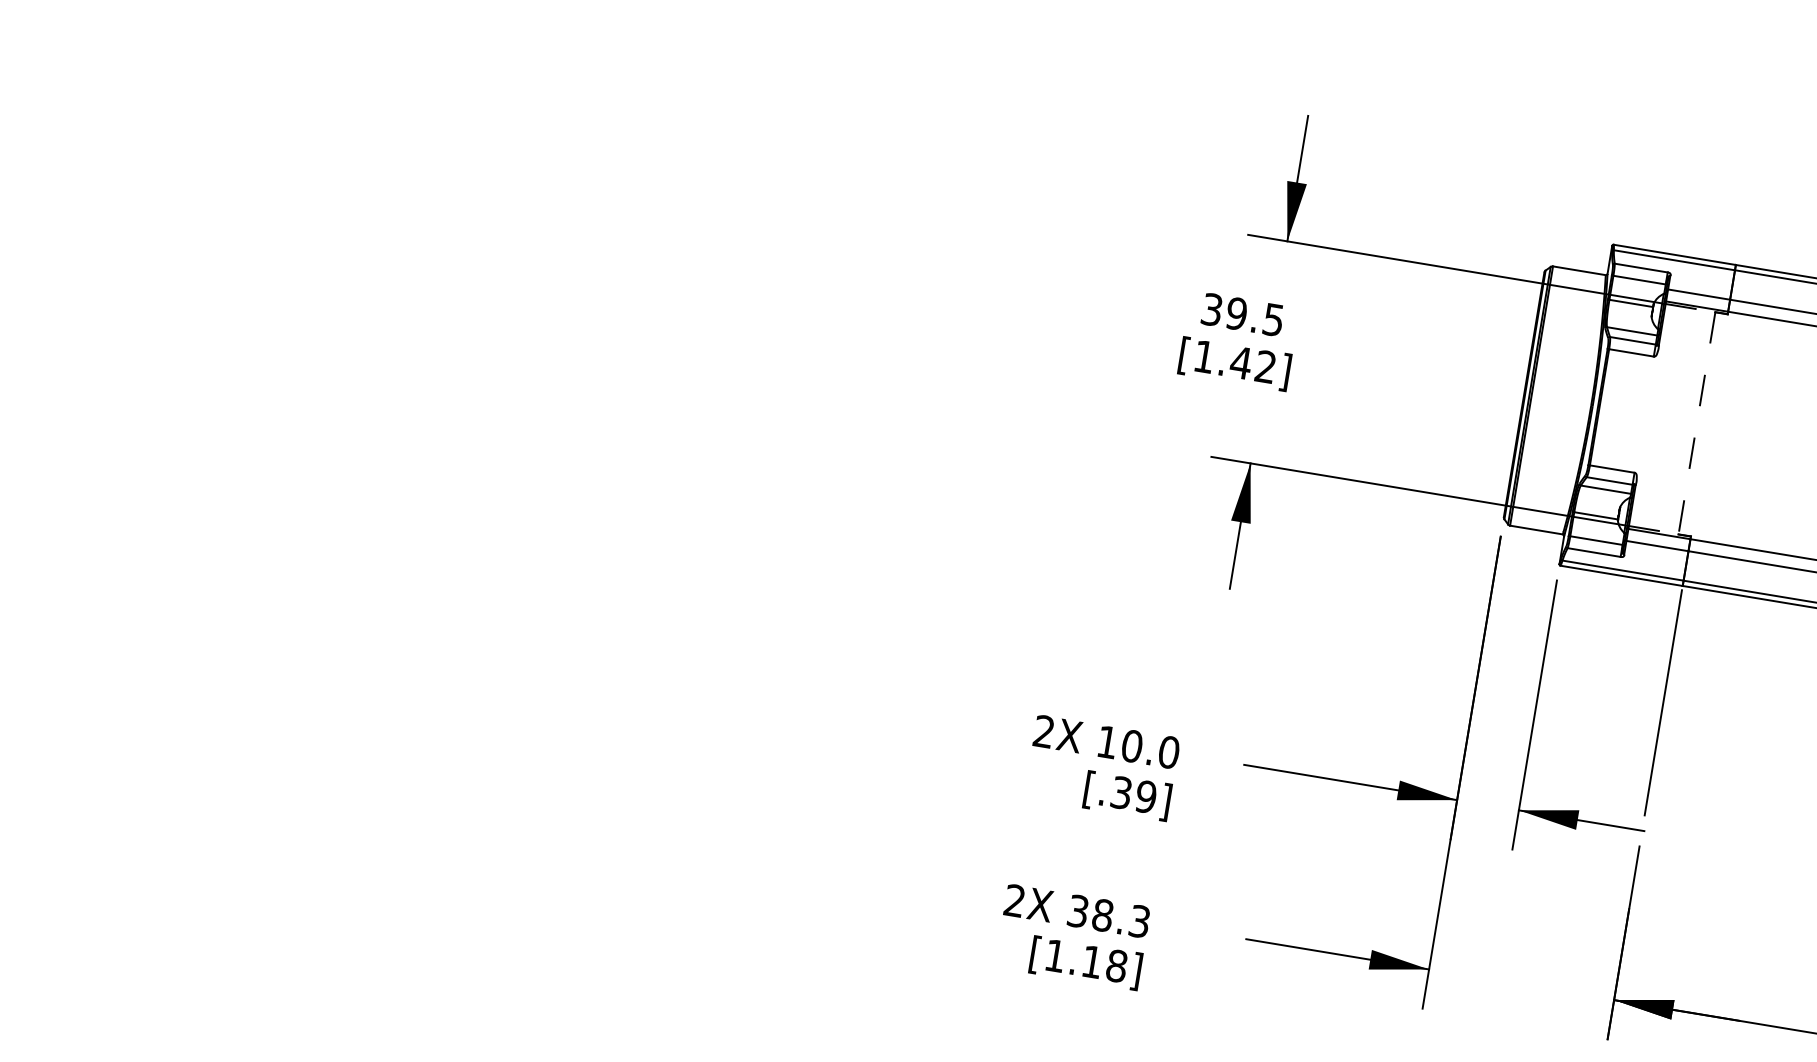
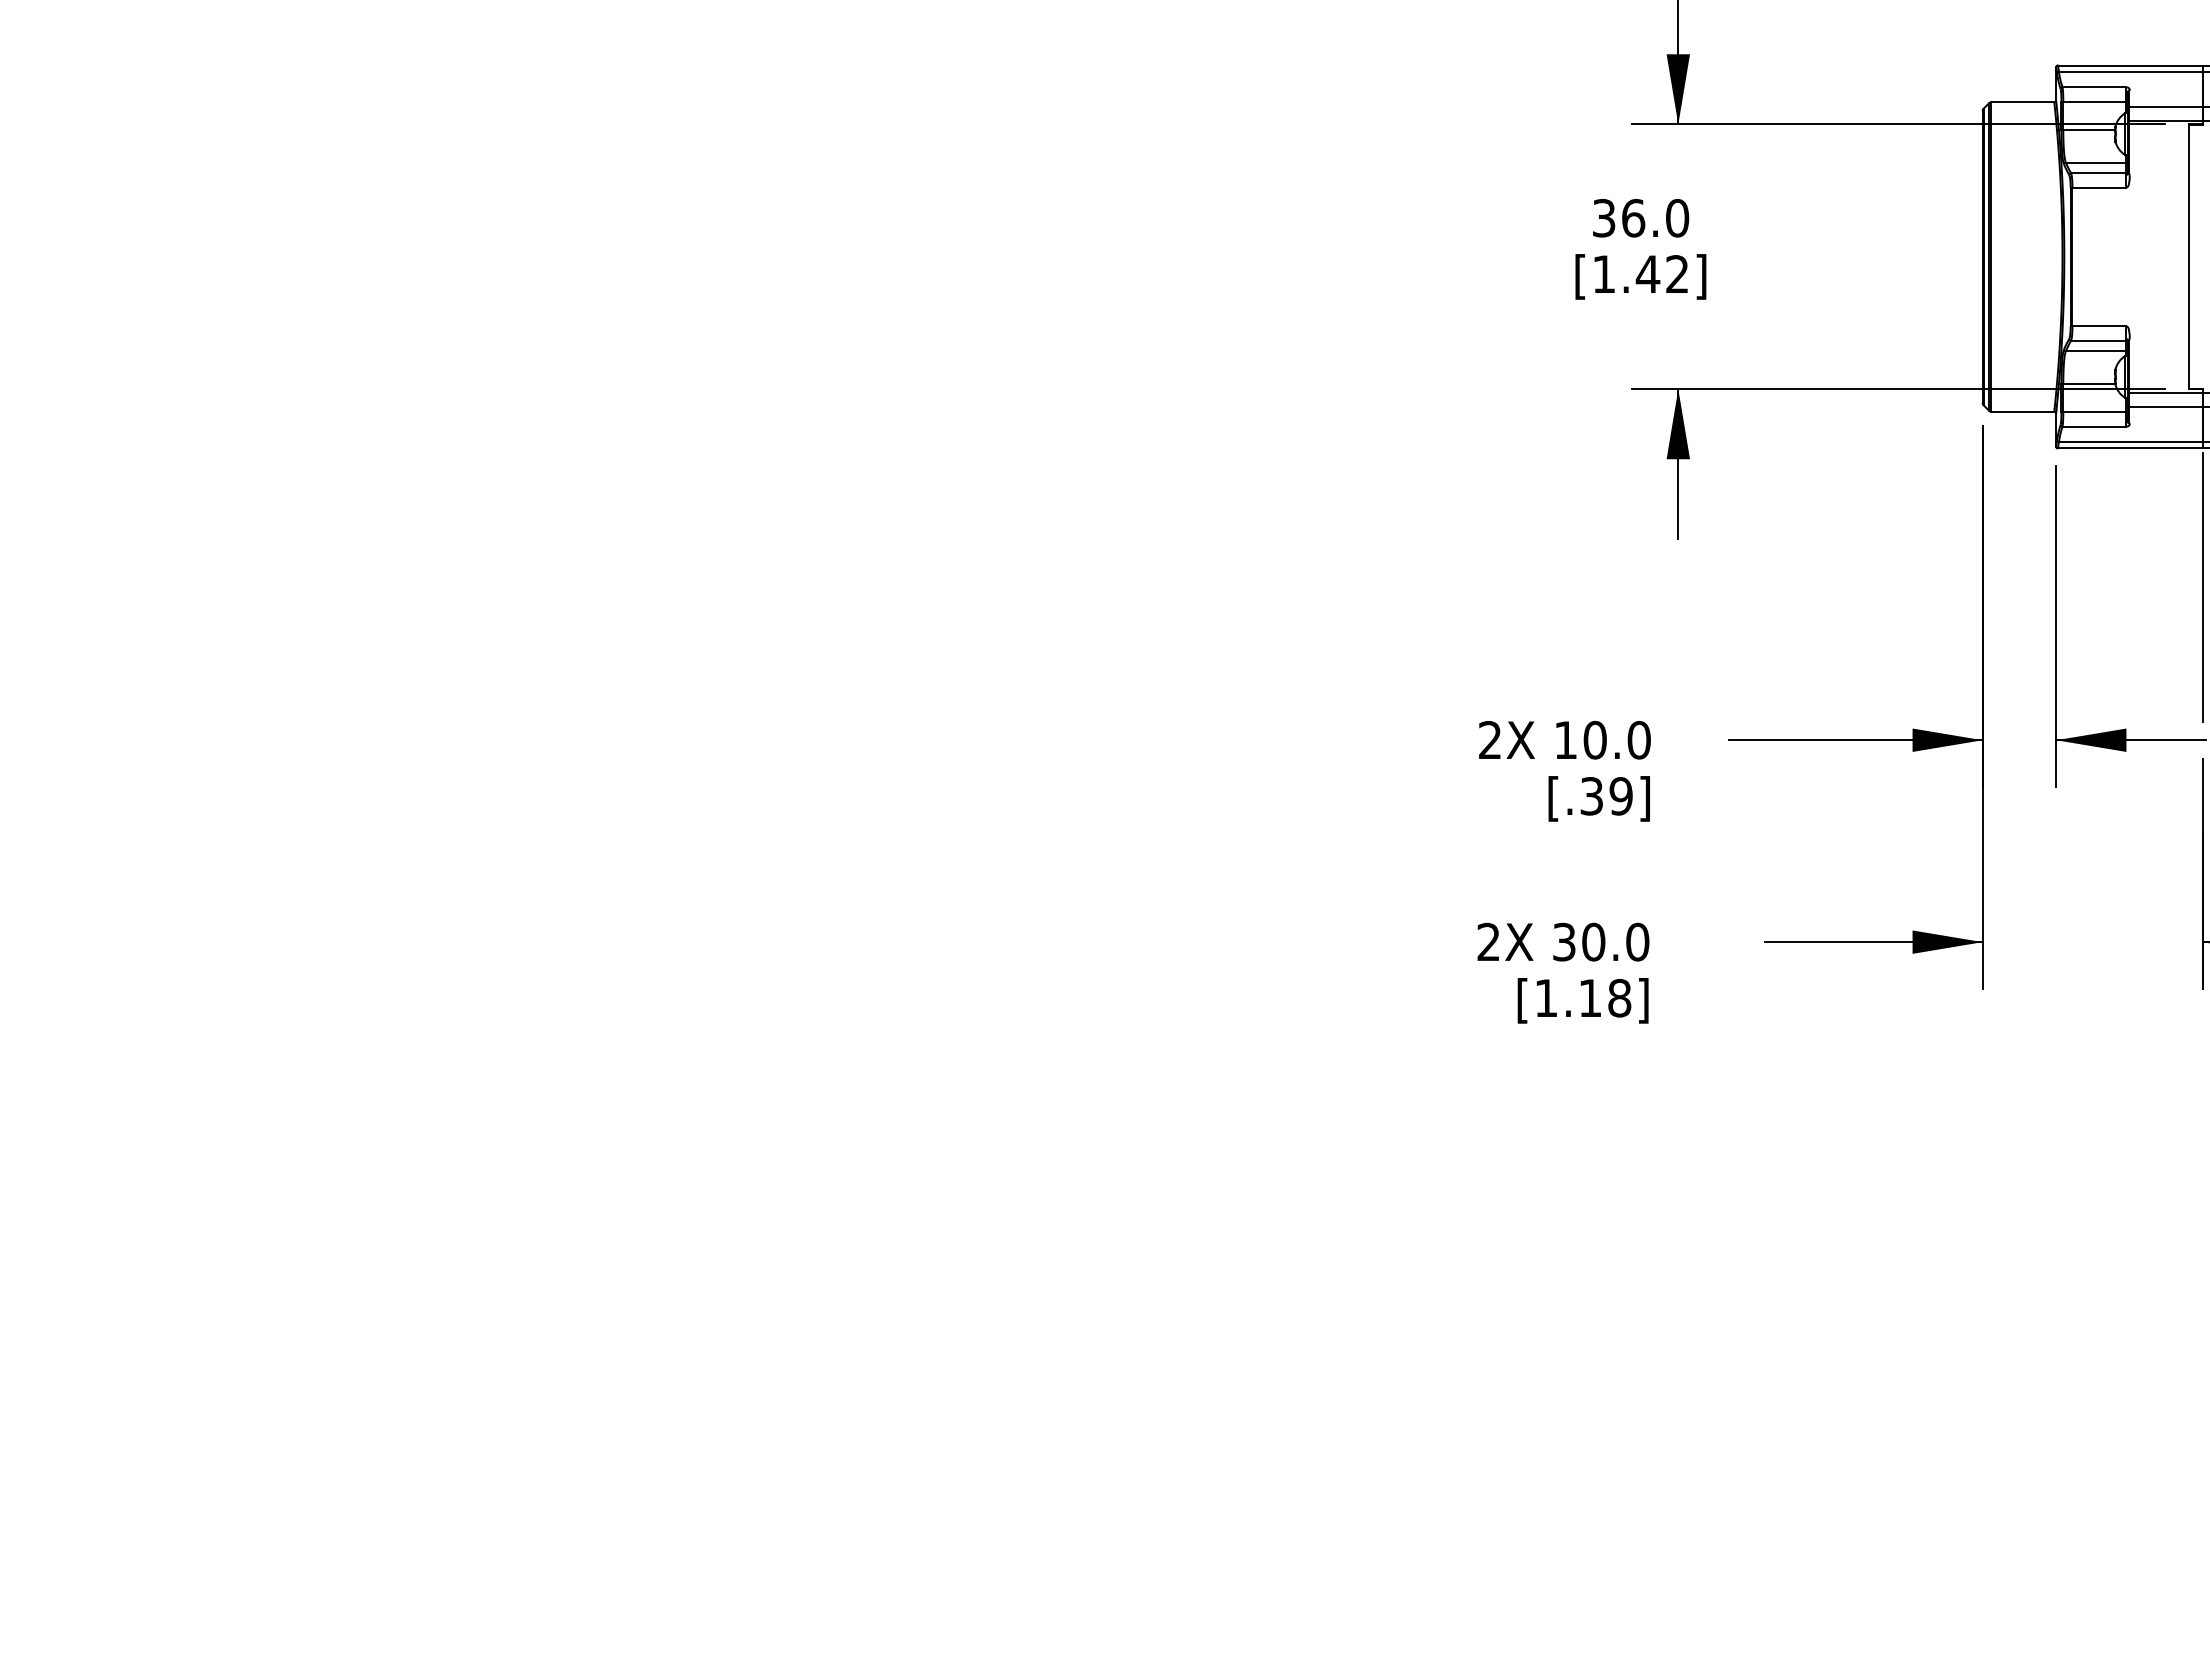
text: (1255, 316) -> (1655, 217), 39.5 -> 36.0
line: (1696, 422) -> (2188, 256), dashed -> solid
text: (1121, 917) -> (1615, 941), 38.3 -> 30.0

